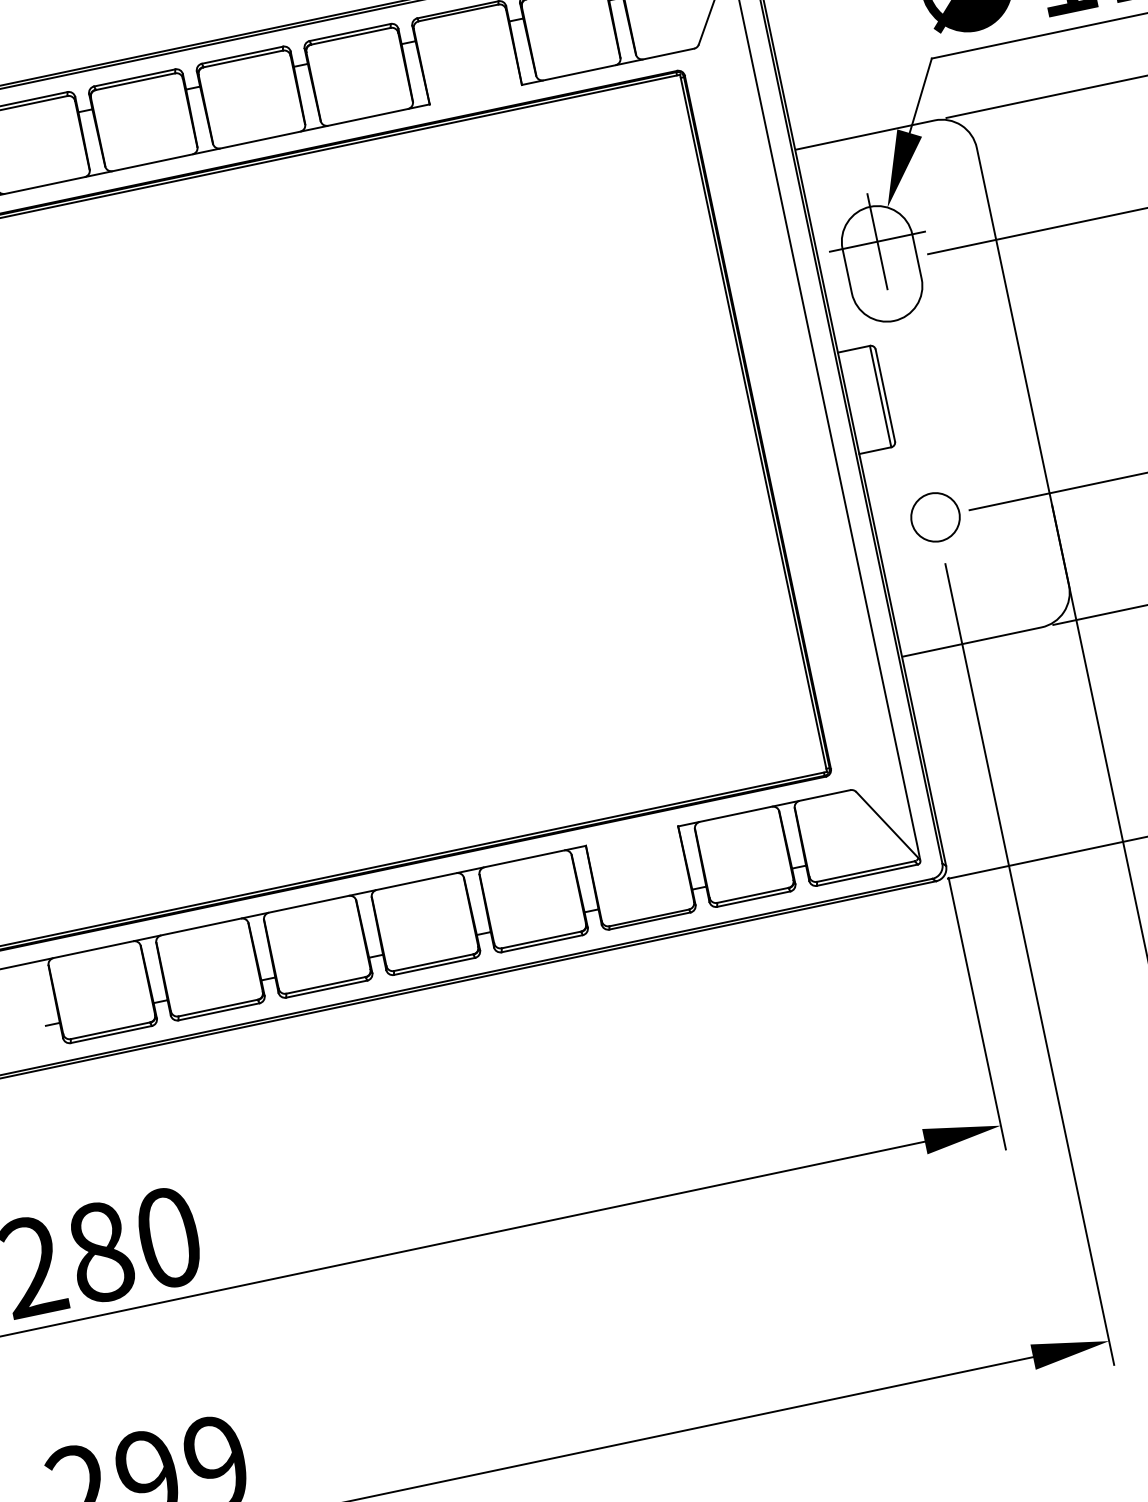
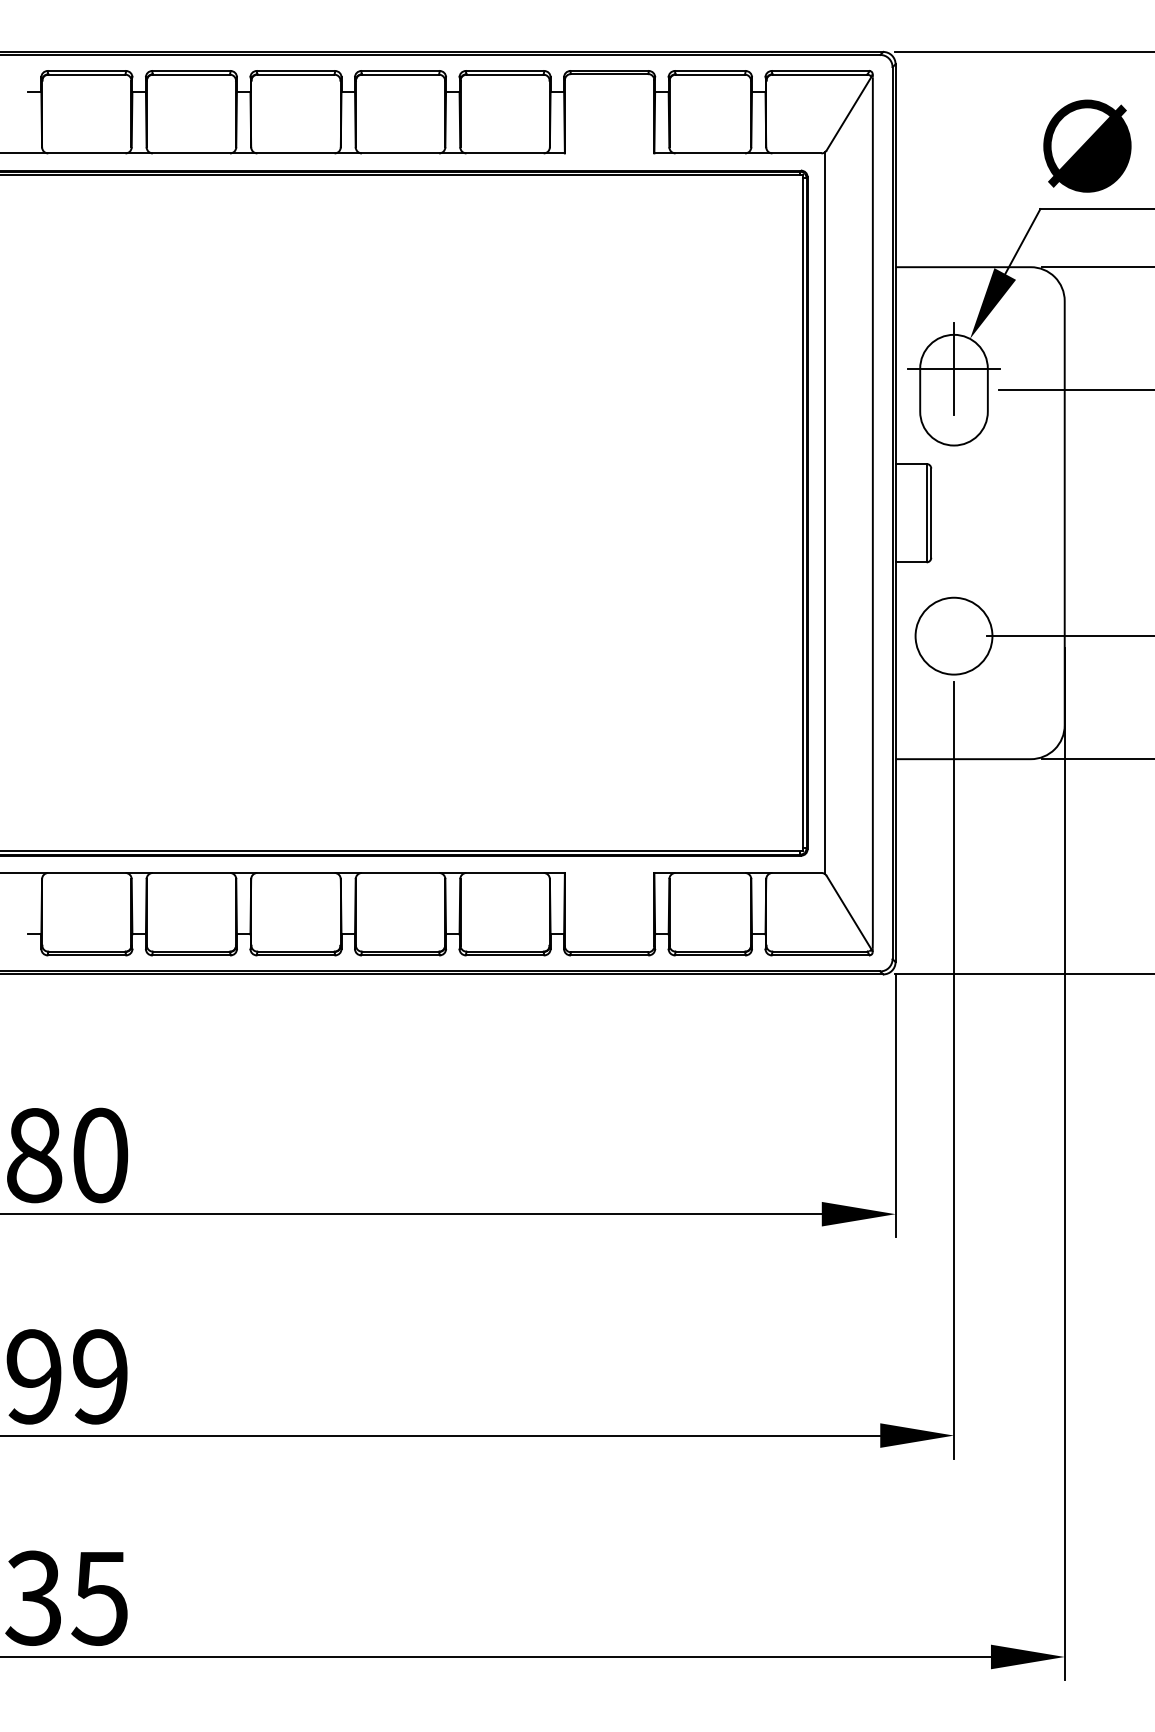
line: (775, 419) -> (824, 513), added
circle: (934, 516) -> (953, 635), size x1.67

